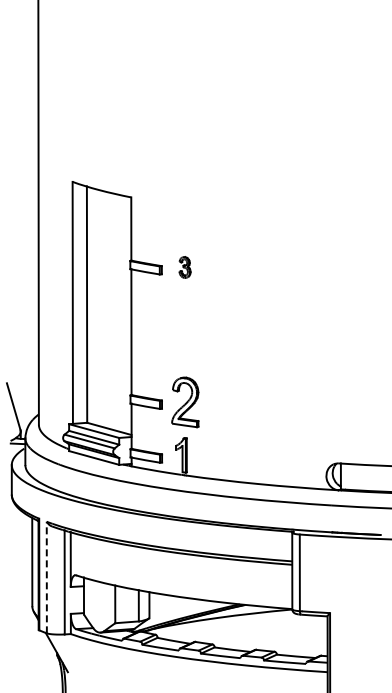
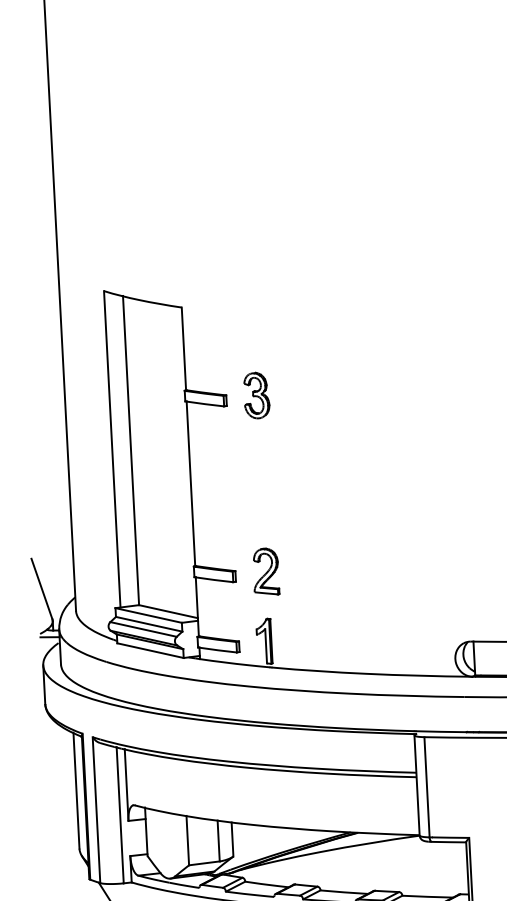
part: (184, 267) -> (255, 395), size x1.67
part: (185, 401) -> (266, 570), size x0.71
line: (46, 577) -> (96, 810), dashed -> solid

